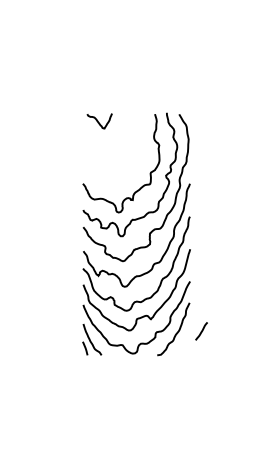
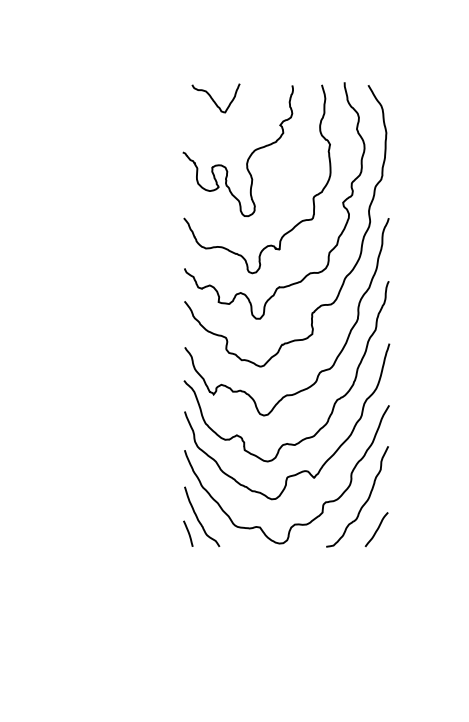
curve: (115, 152) -> (246, 158), added
line: (201, 331) -> (376, 529), moved

